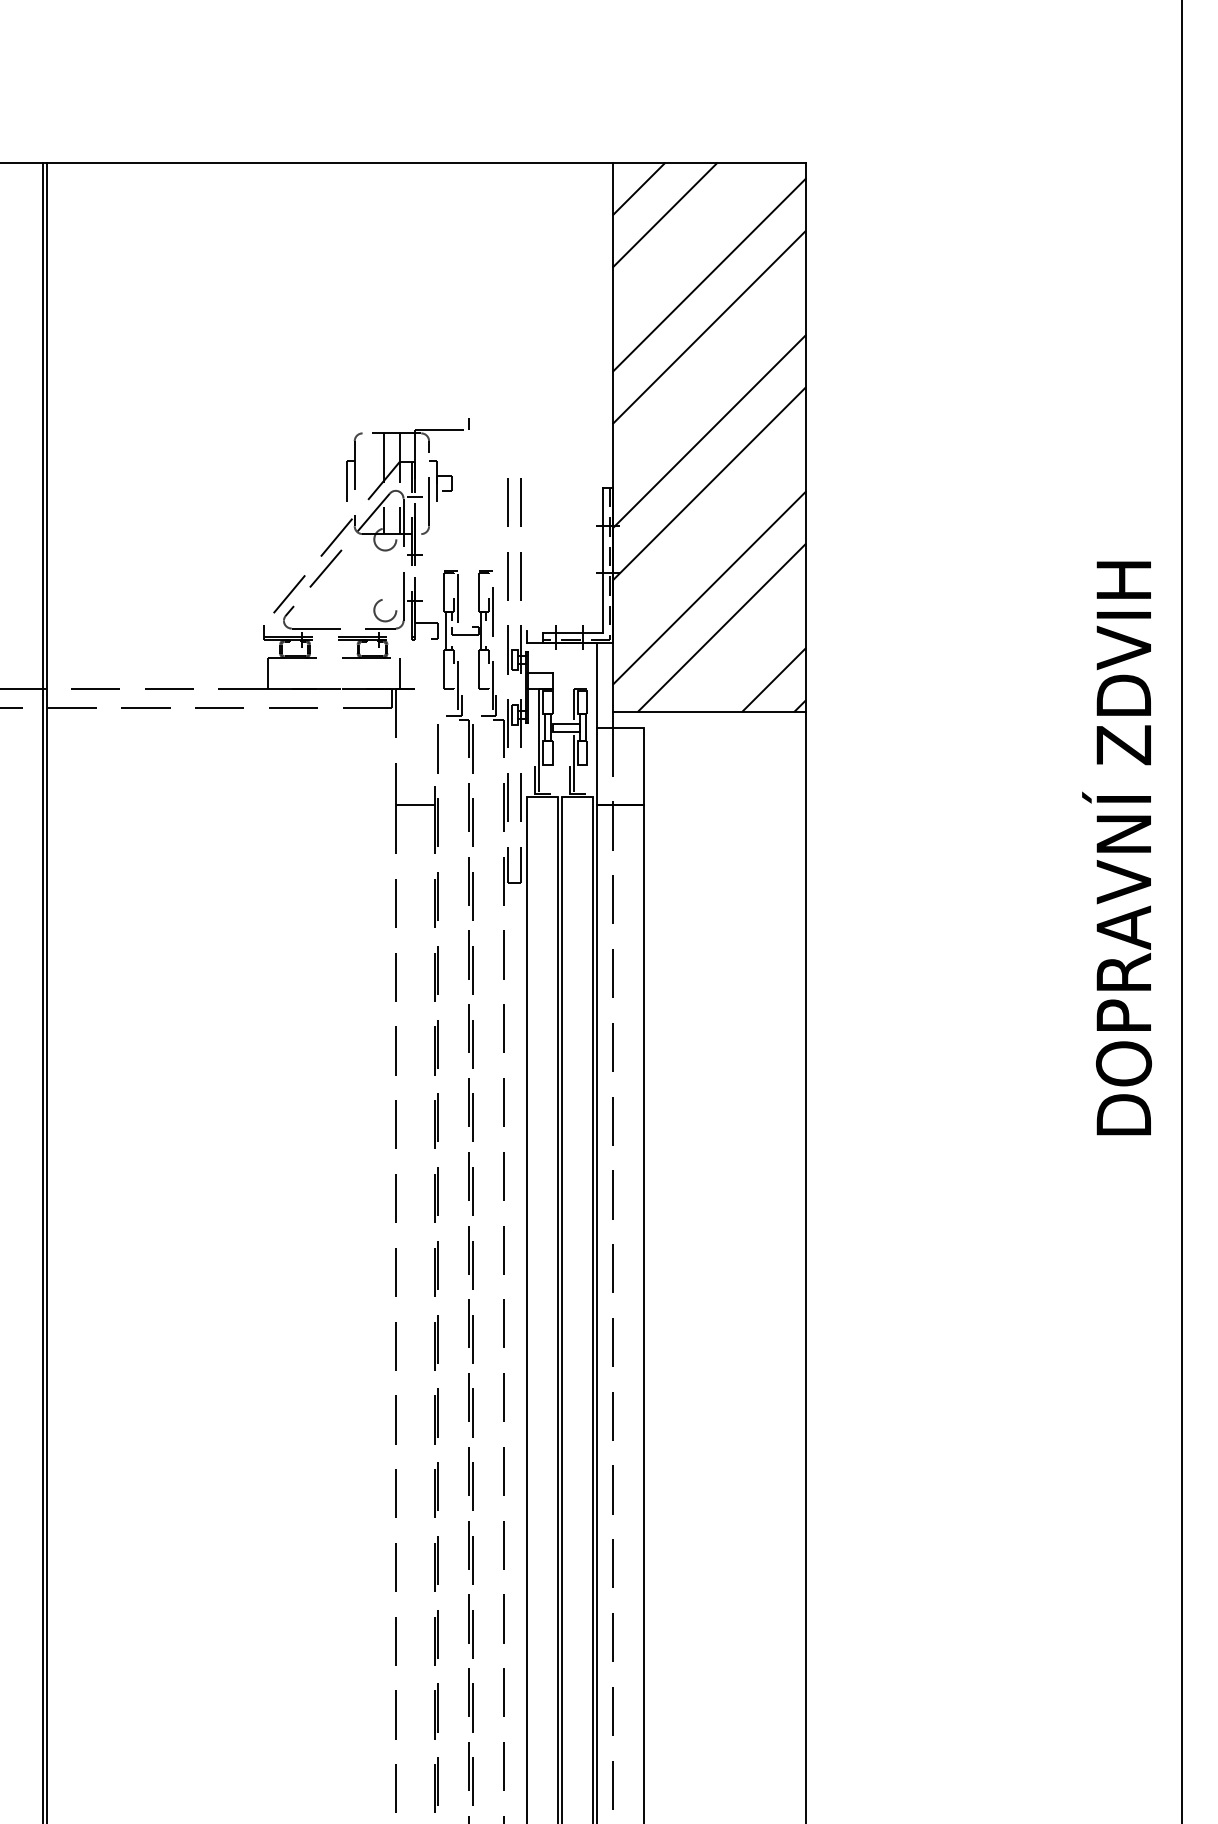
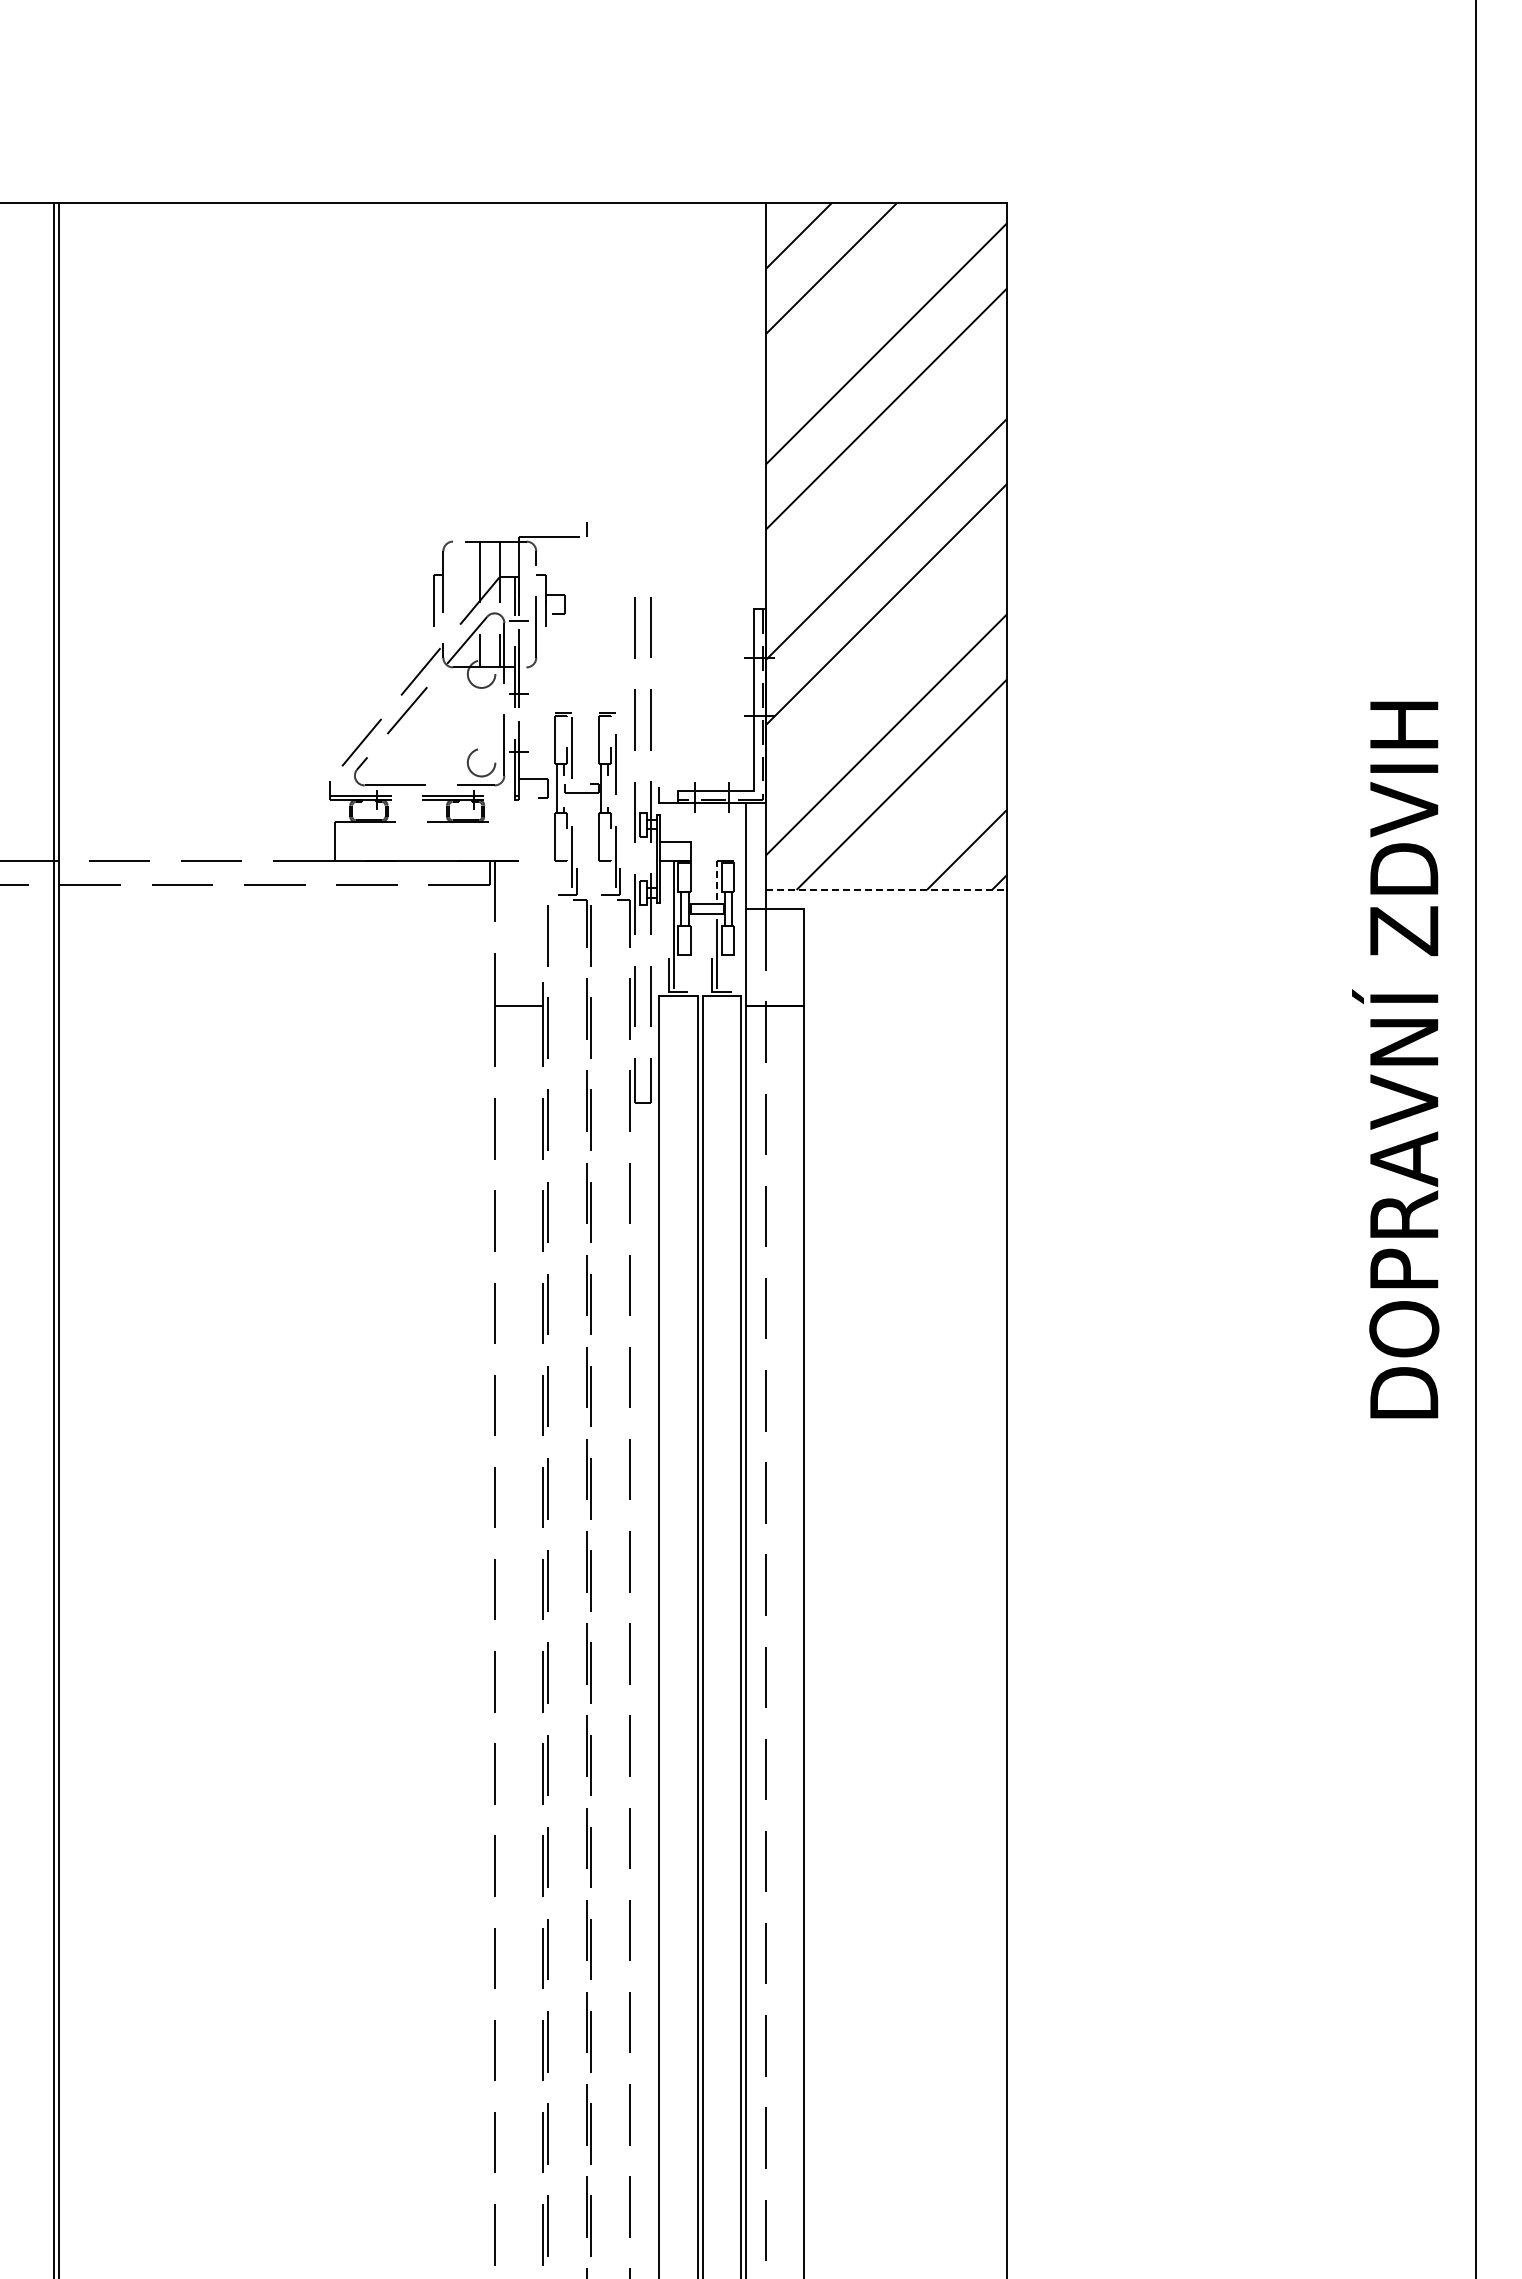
line: (399, 673) -> (499, 841), removed
line: (574, 703) -> (717, 879), solid -> dashed
line: (709, 711) -> (886, 889), solid -> dashed

